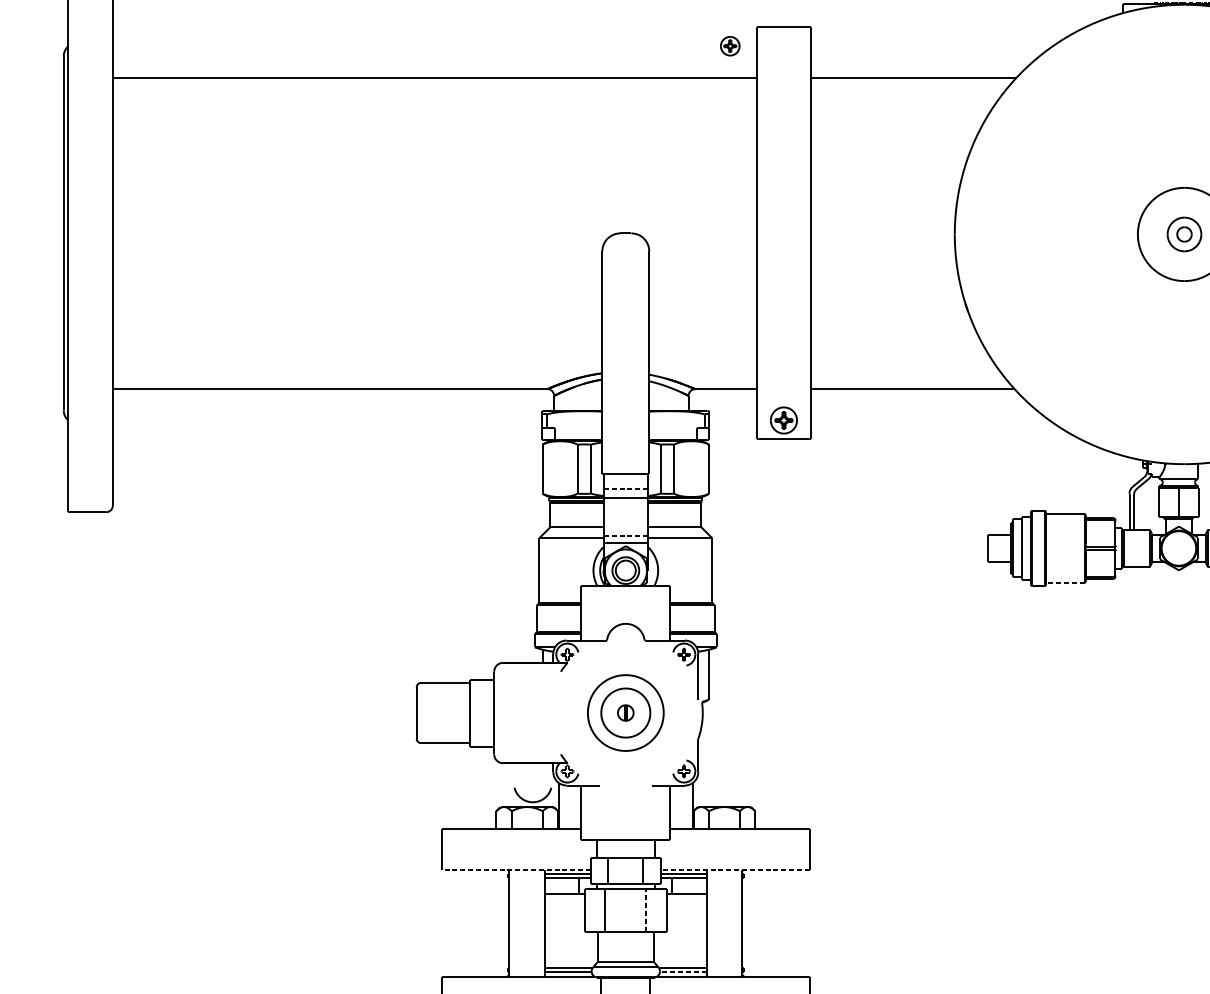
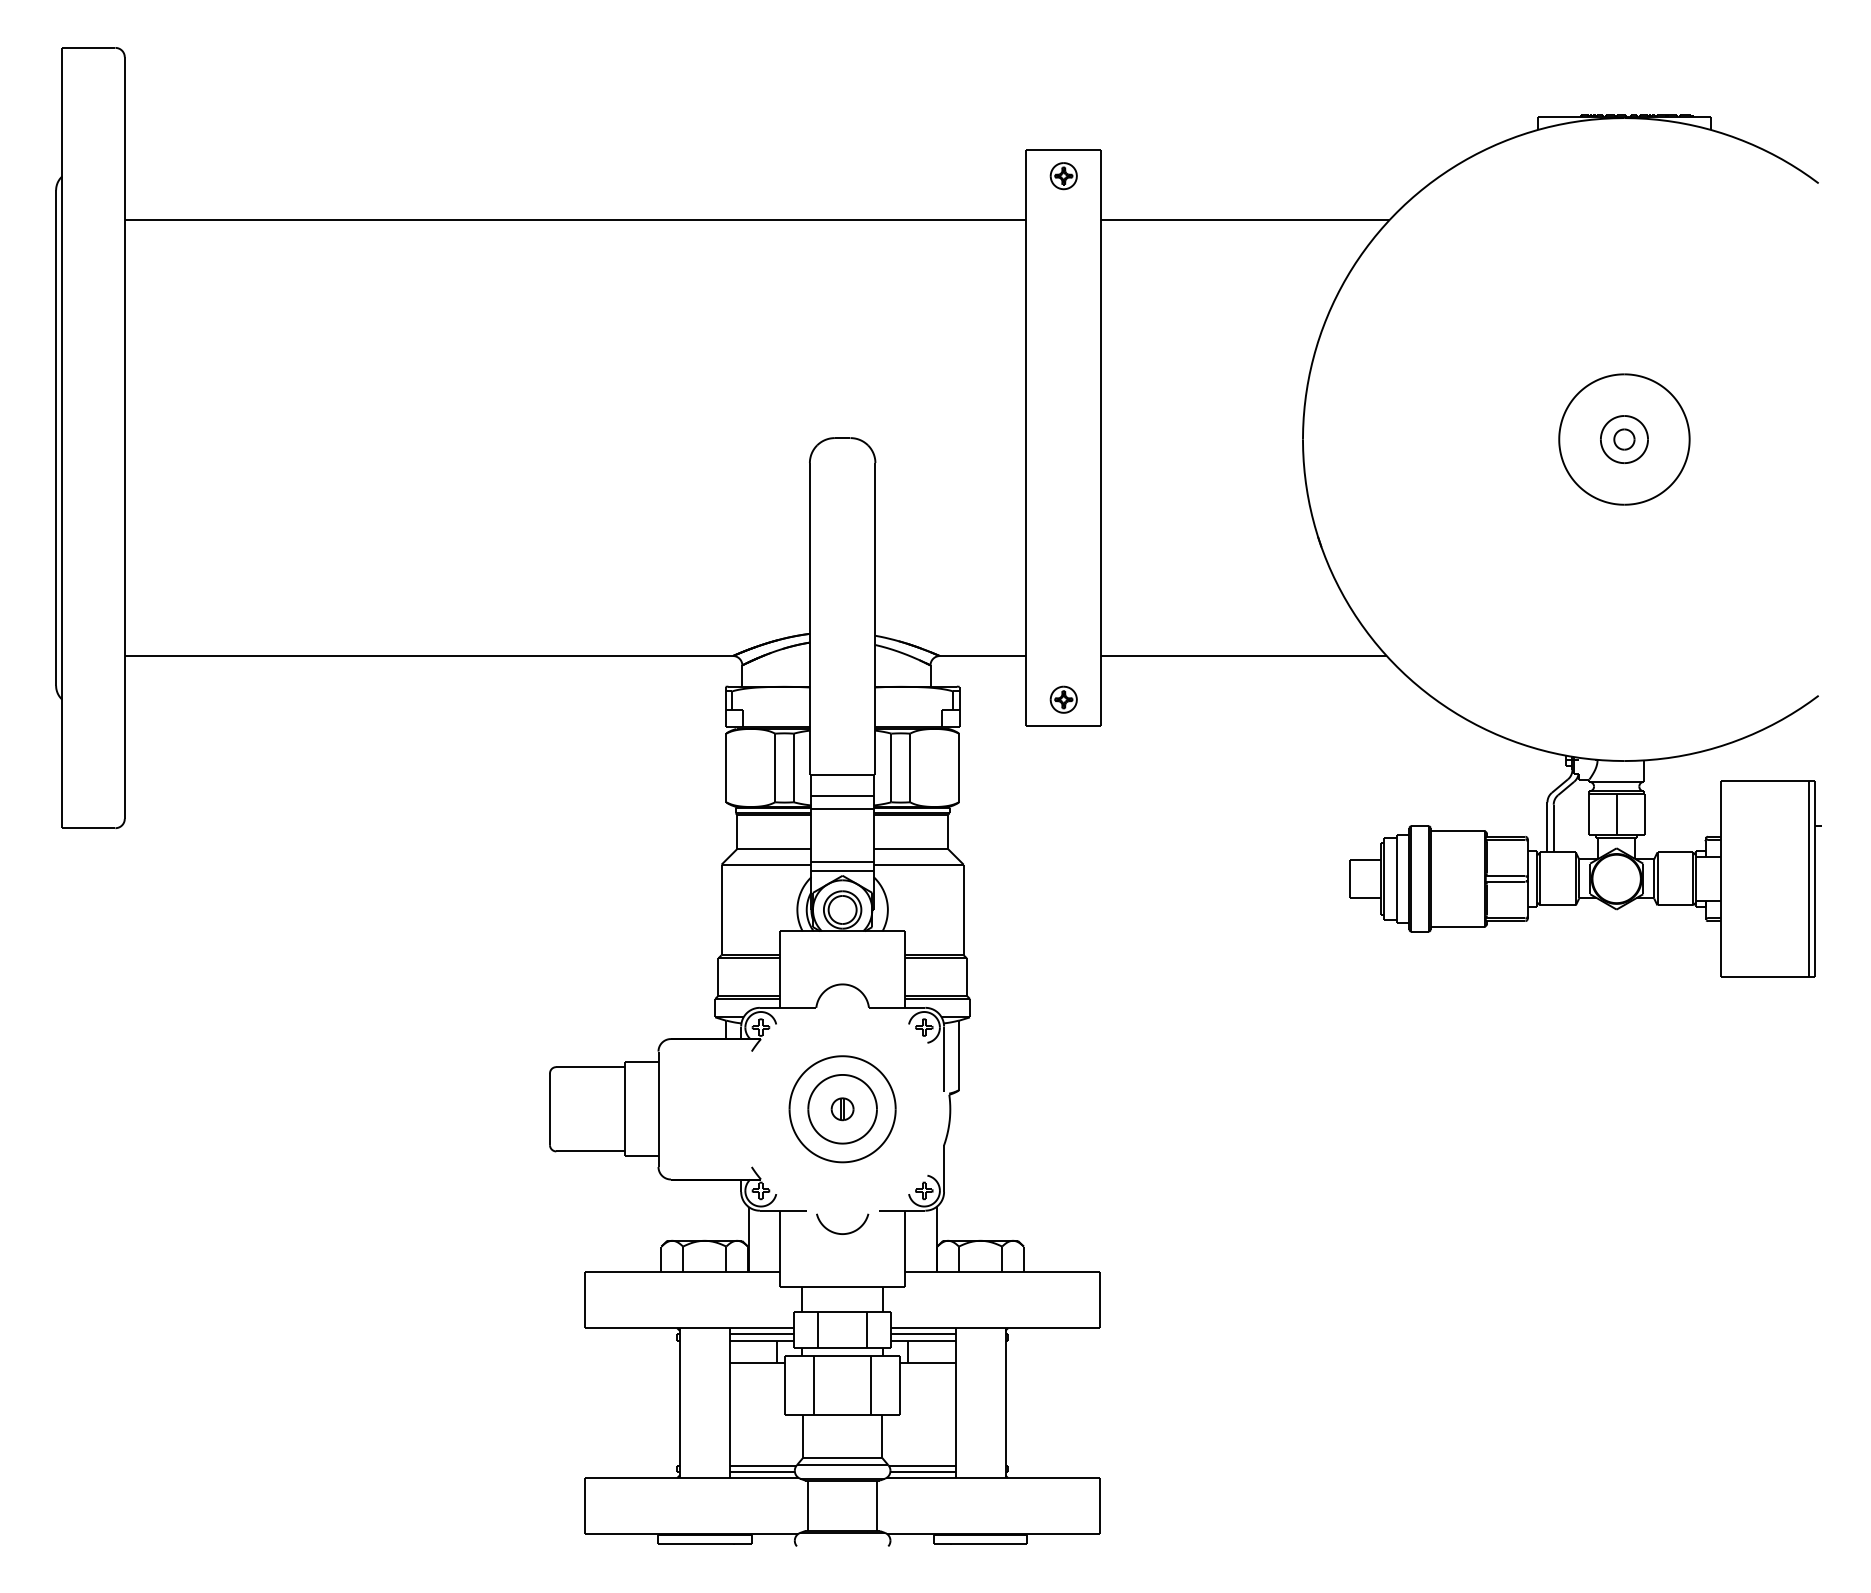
part: (730, 46) -> (1063, 176), moved
part: (783, 420) -> (1063, 699), size x0.71
line: (625, 488) -> (842, 795), dashed -> solid
line: (625, 536) -> (842, 862), dashed -> solid
line: (1065, 583) -> (1457, 927), dashed -> solid
curve: (529, 801) -> (838, 1232), moved
line: (516, 869) -> (689, 1328), dashed -> solid
line: (735, 869) -> (995, 1328), dashed -> solid
line: (646, 910) -> (871, 1385), dashed -> solid
line: (682, 971) -> (922, 1471), dashed -> solid

